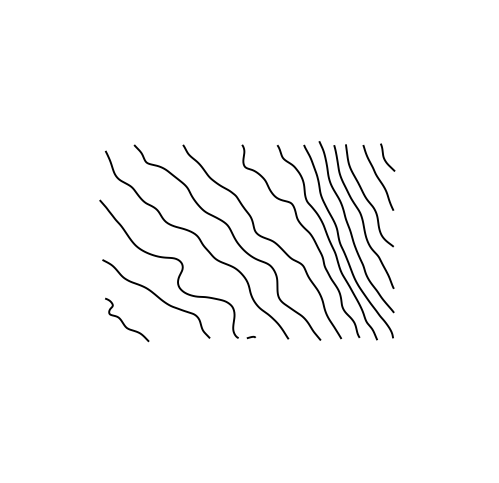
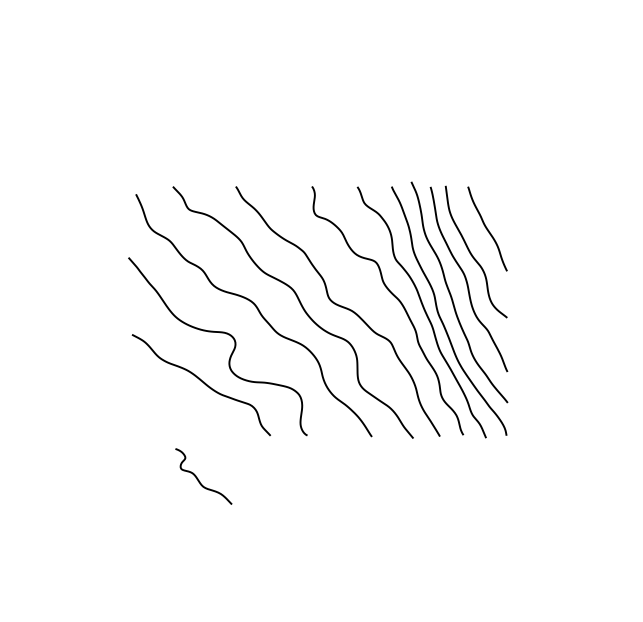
curve: (385, 158) -> (496, 204), removed
curve: (123, 321) -> (199, 478), moved
curve: (250, 337) -> (322, 434), removed

